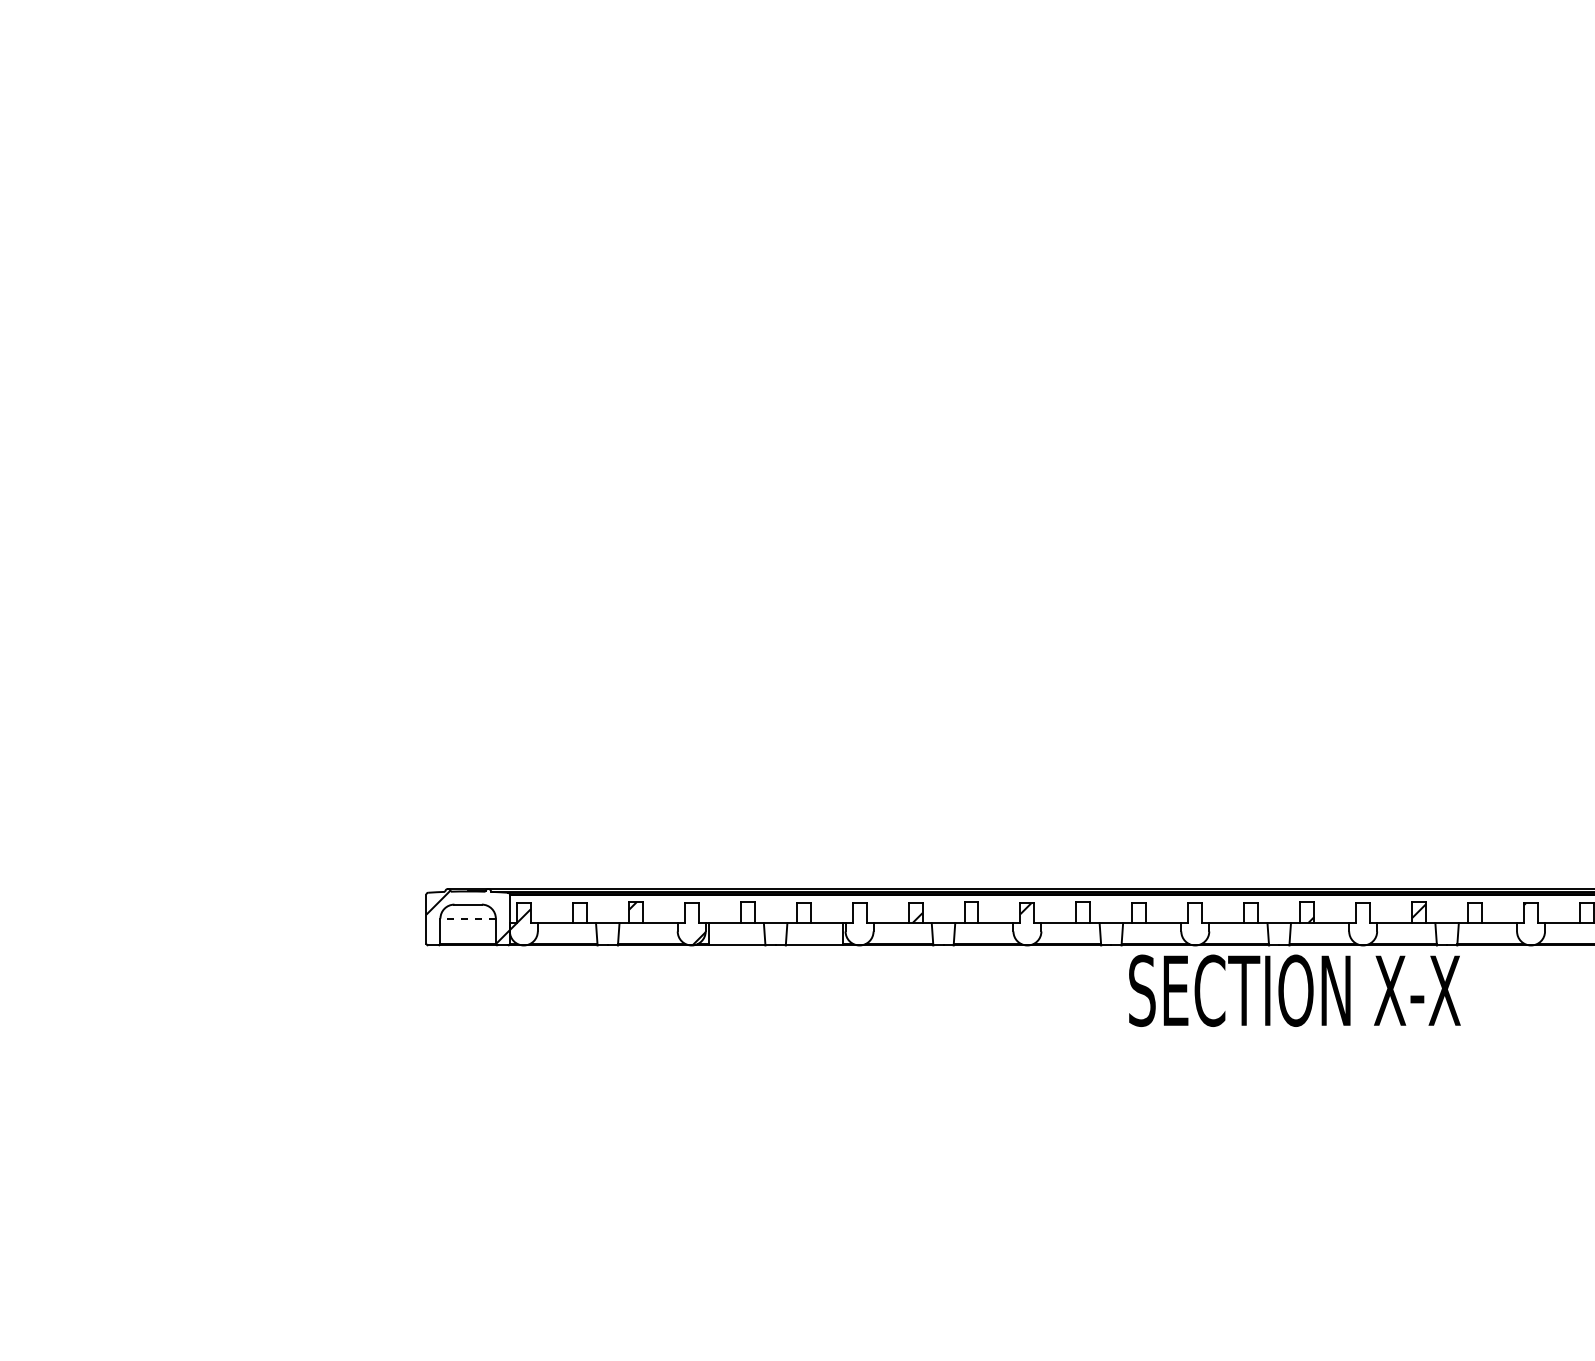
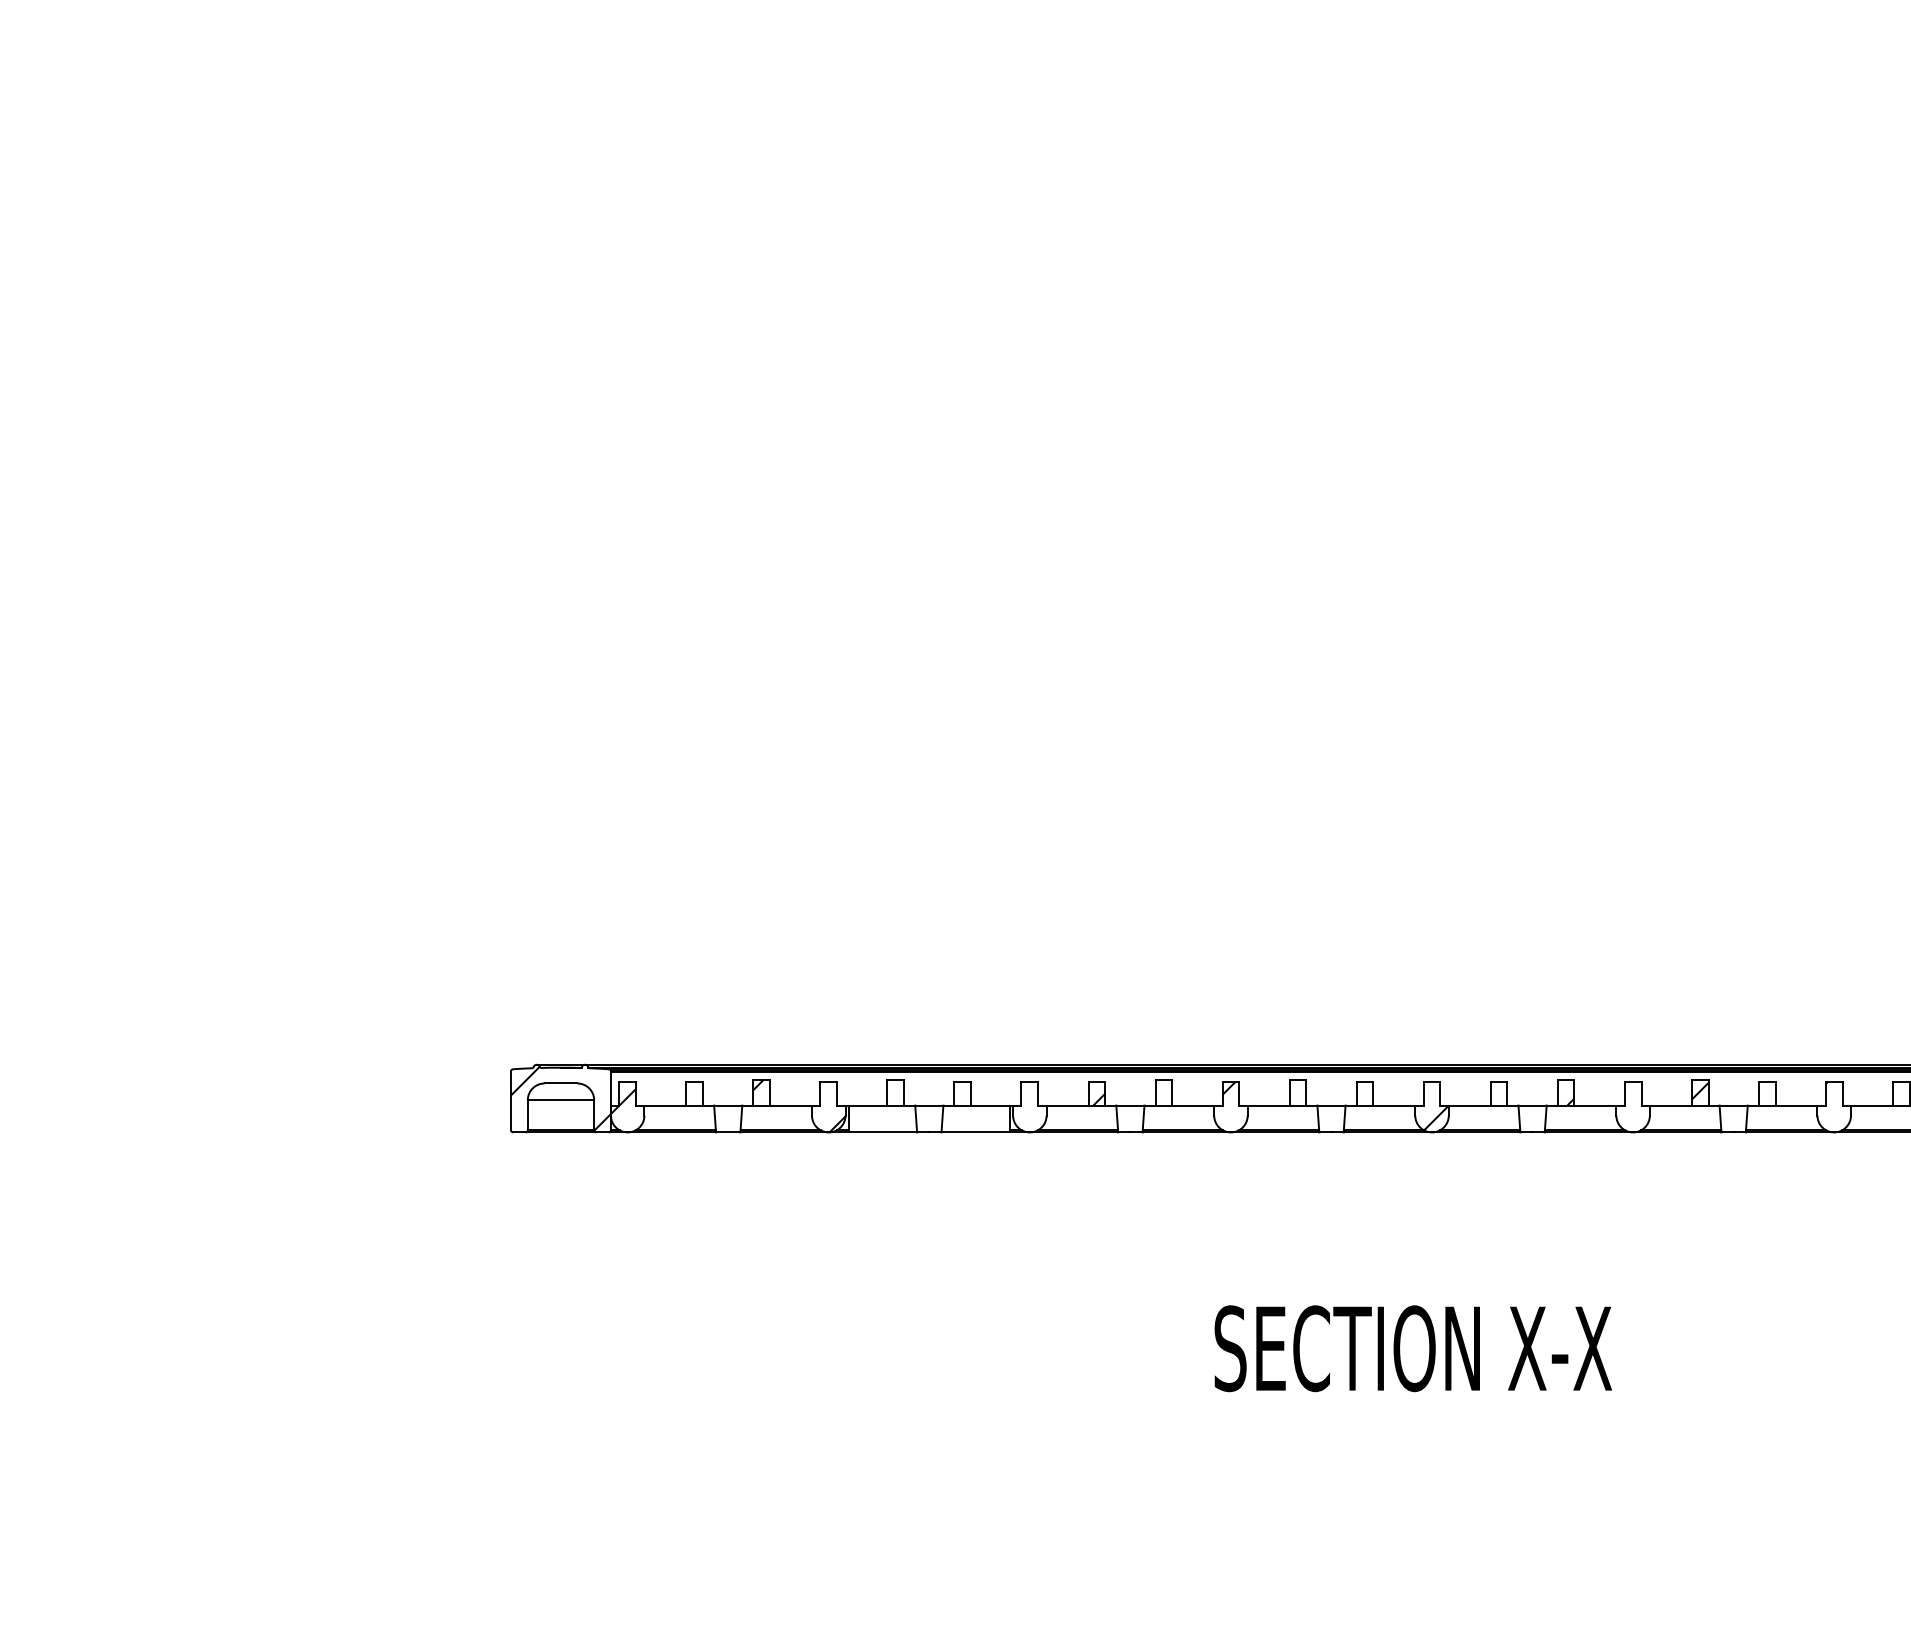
line: (467, 918) -> (560, 1100), dashed -> solid
hatch: (1199, 933) -> (1436, 1117), added
text: (1294, 990) -> (1412, 1348), moved

